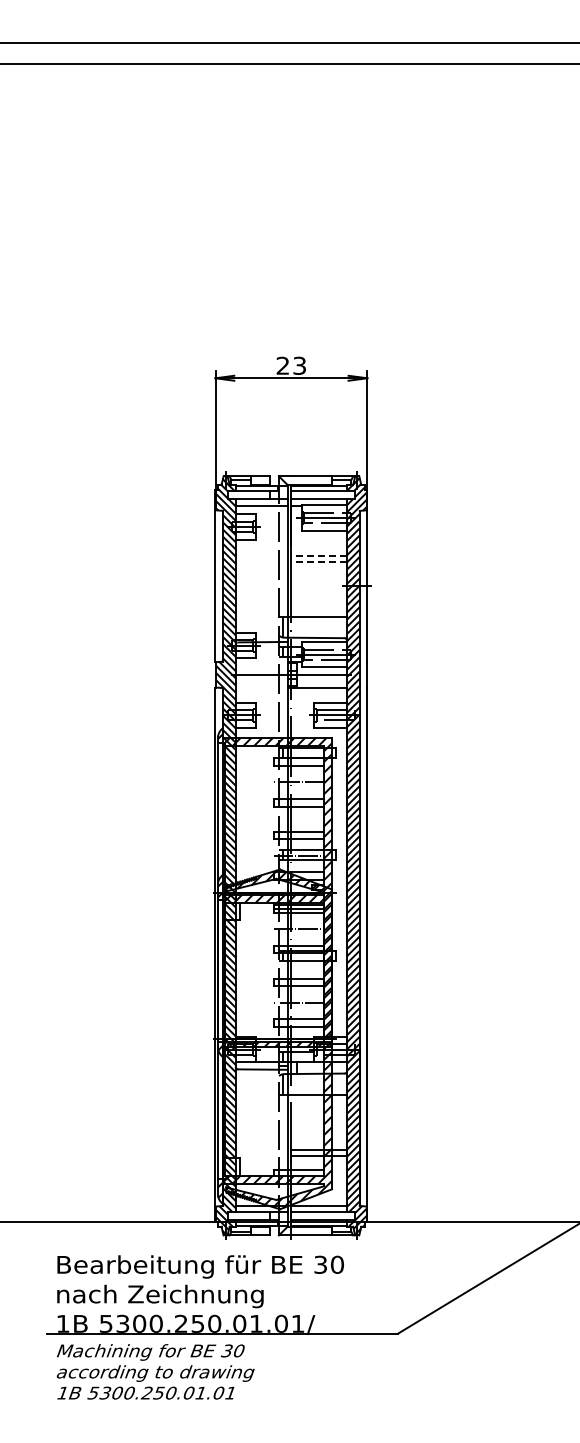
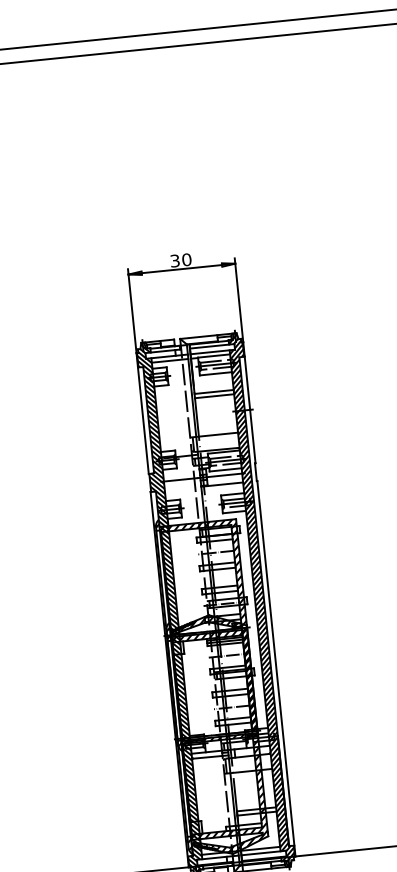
text: (291, 365) -> (181, 260), 23 -> 30
line: (319, 555) -> (214, 391), dashed -> solid
line: (319, 561) -> (214, 395), dashed -> solid

